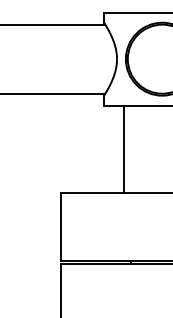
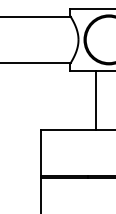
line: (122, 149) -> (95, 100), moved

